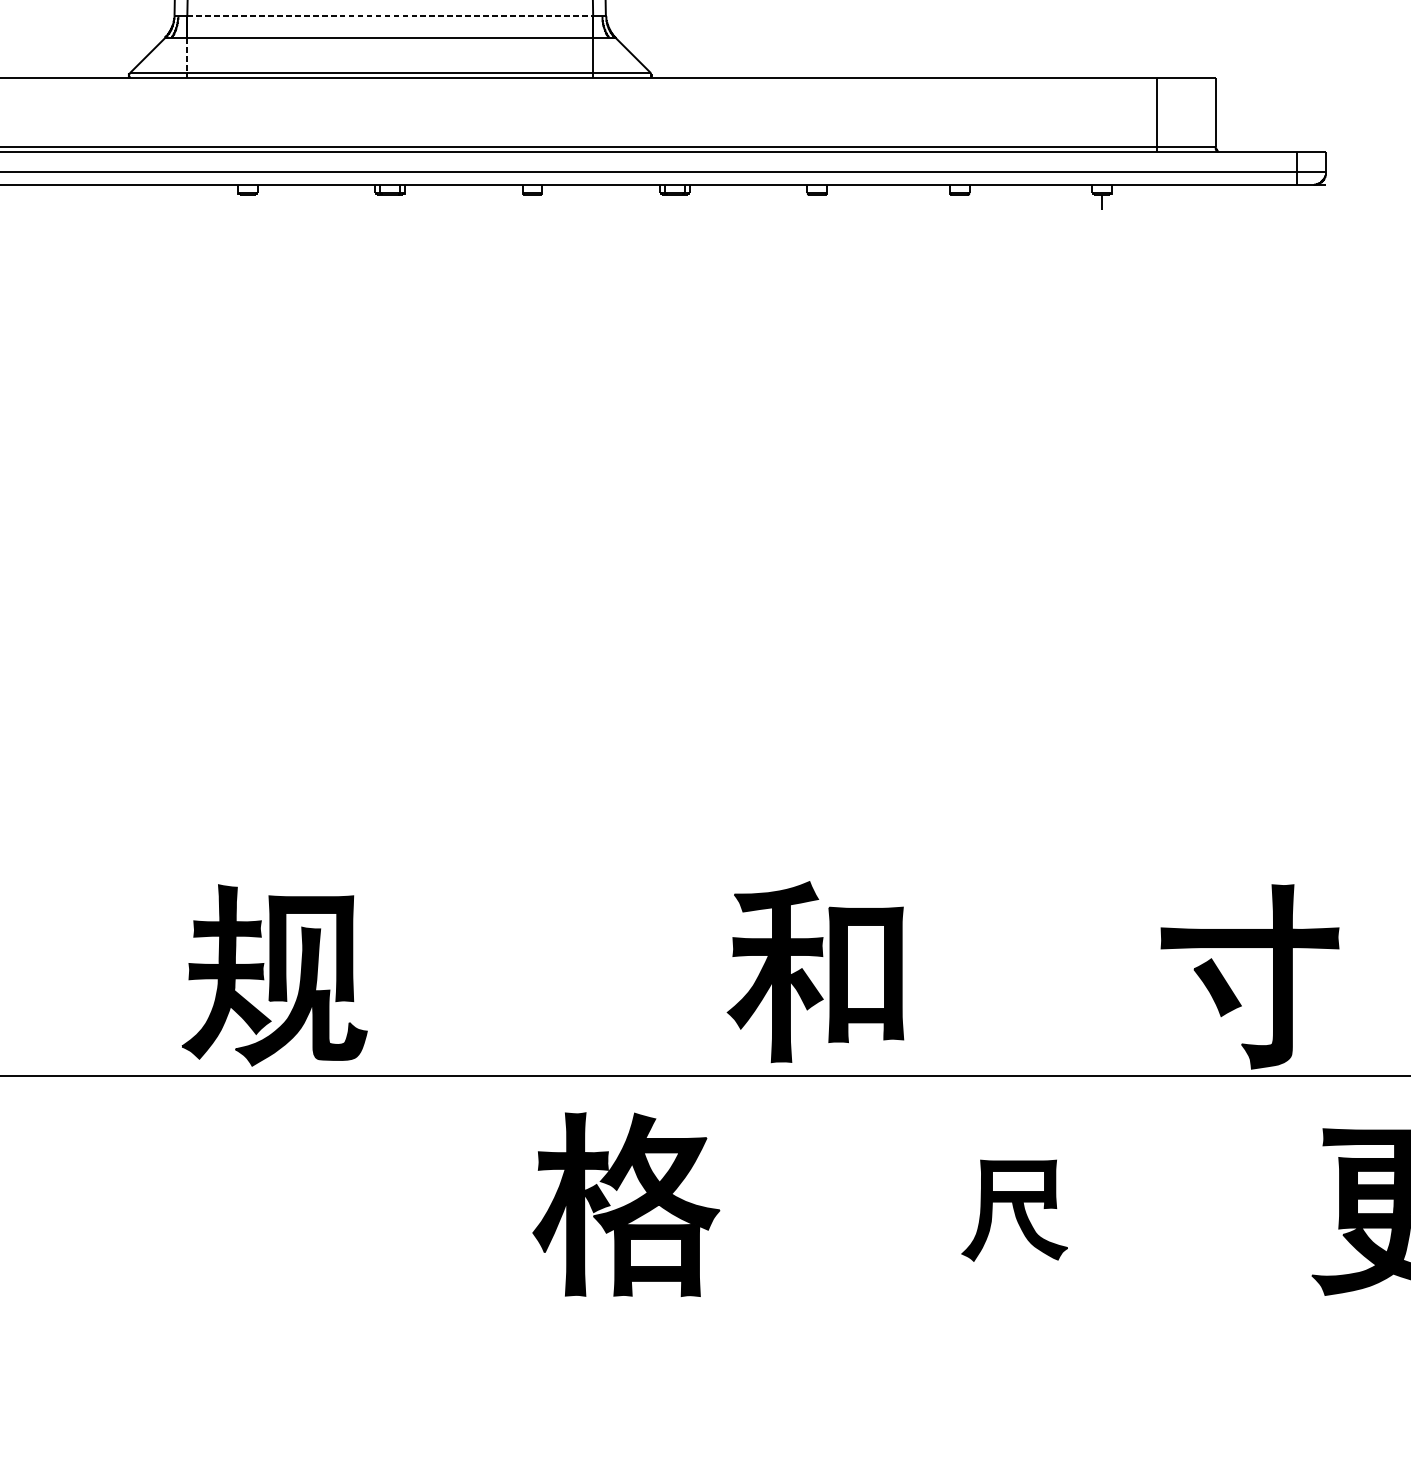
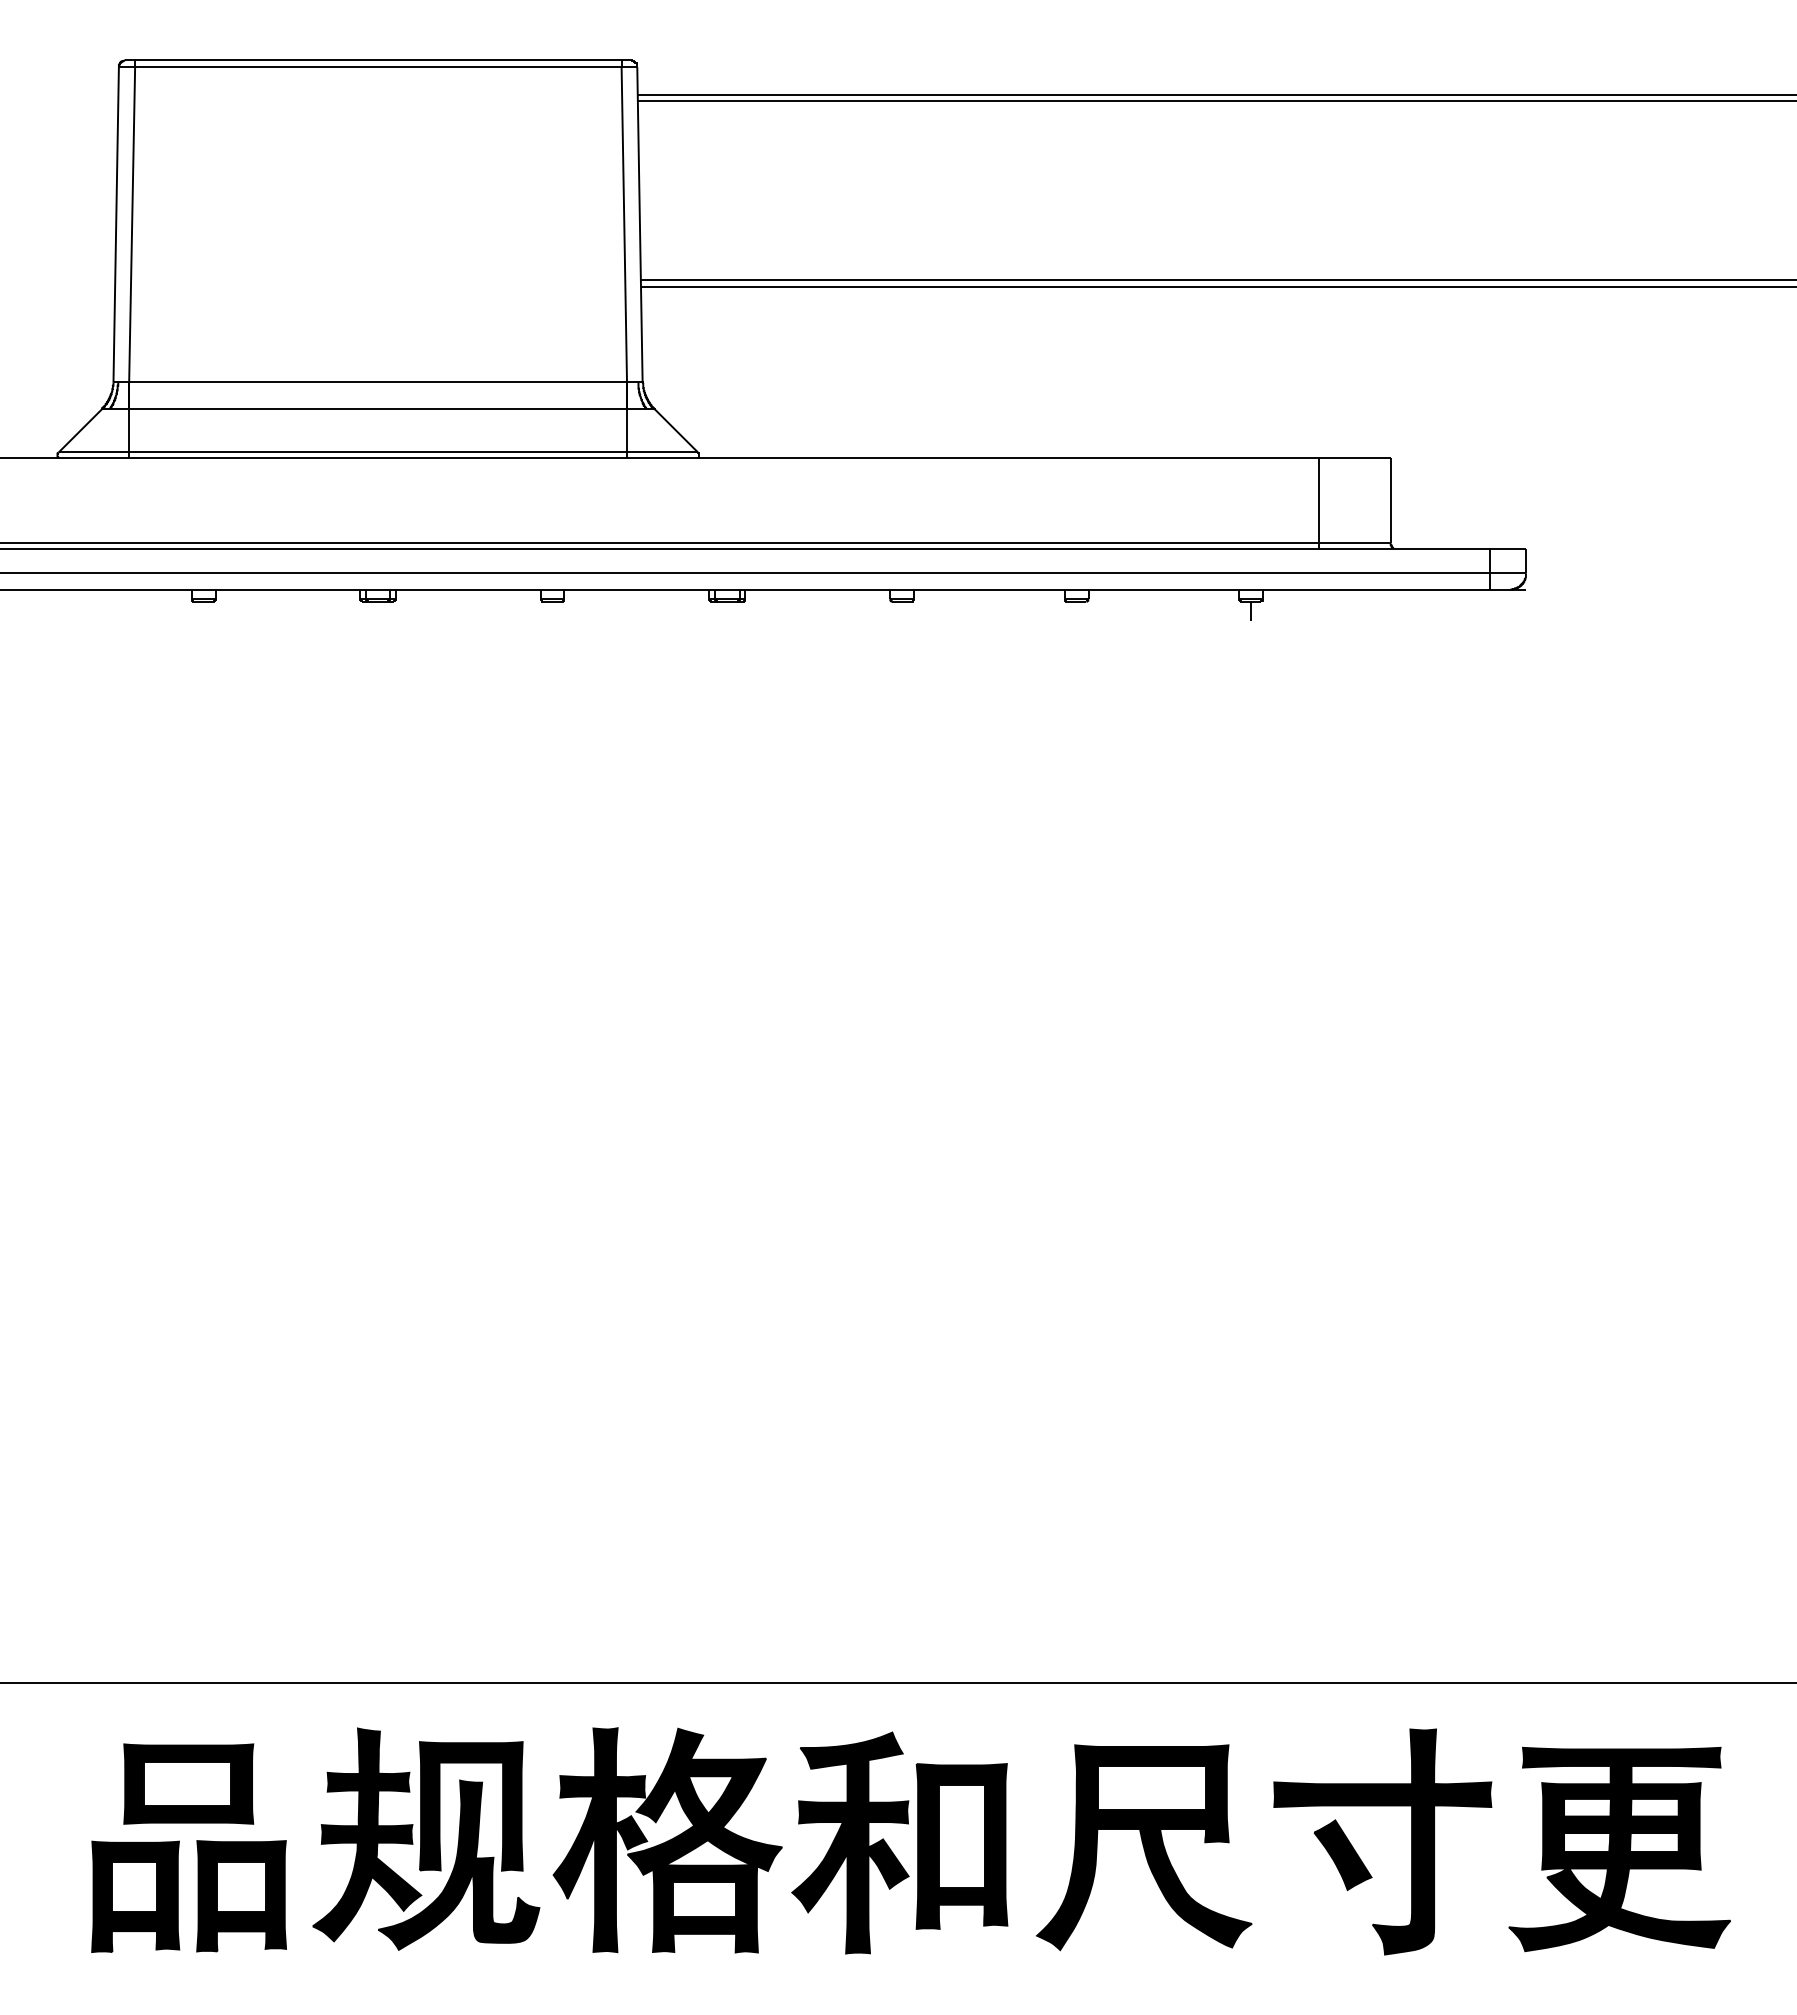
line: (390, 16) -> (378, 382), dashed -> solid
line: (187, 55) -> (129, 430), dashed -> solid
part: (274, 974) -> (426, 1838), moved
part: (808, 977) -> (891, 1849), moved
part: (1231, 988) -> (1359, 1856), moved
part: (242, 1208) -> (196, 1845), added
part: (1015, 1210) -> (1144, 1847), size x1.67

